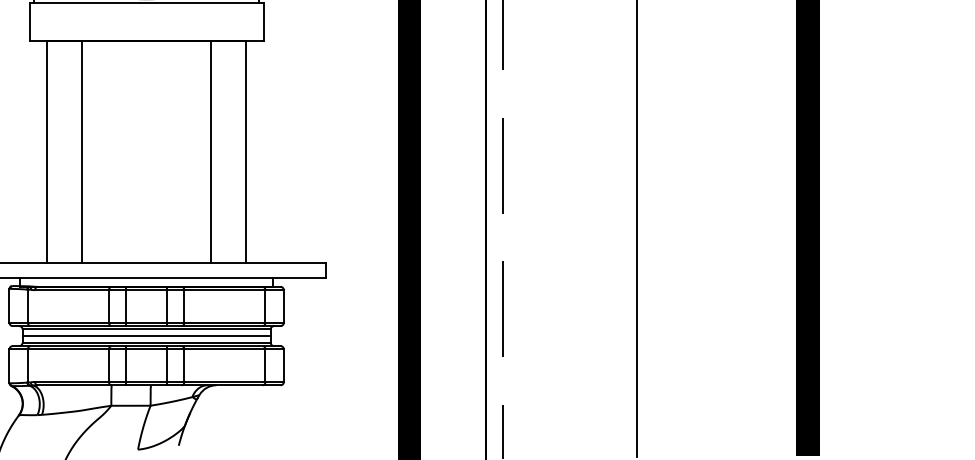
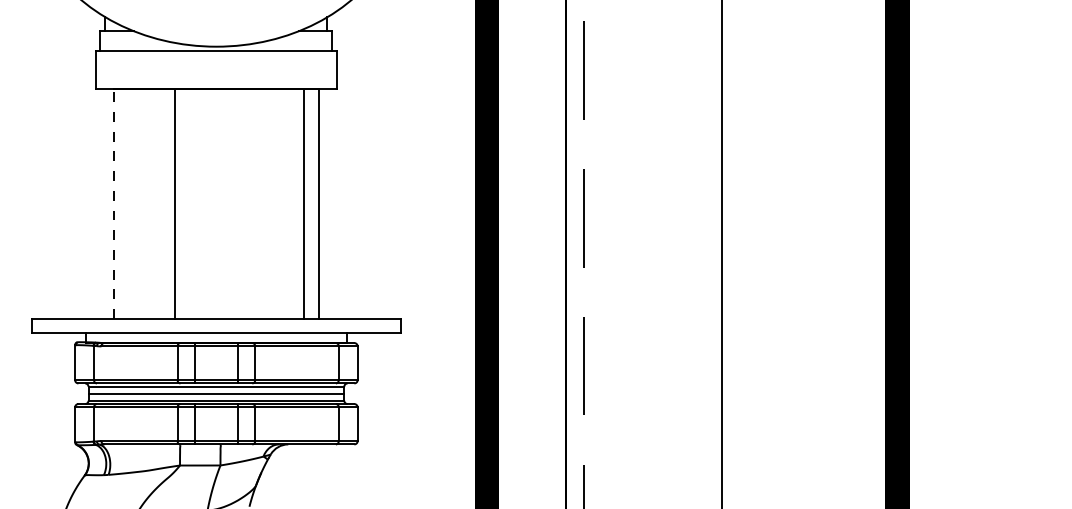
line: (81, 151) -> (174, 203), moved
line: (210, 151) -> (303, 203), moved
line: (47, 152) -> (114, 204), solid -> dashed

